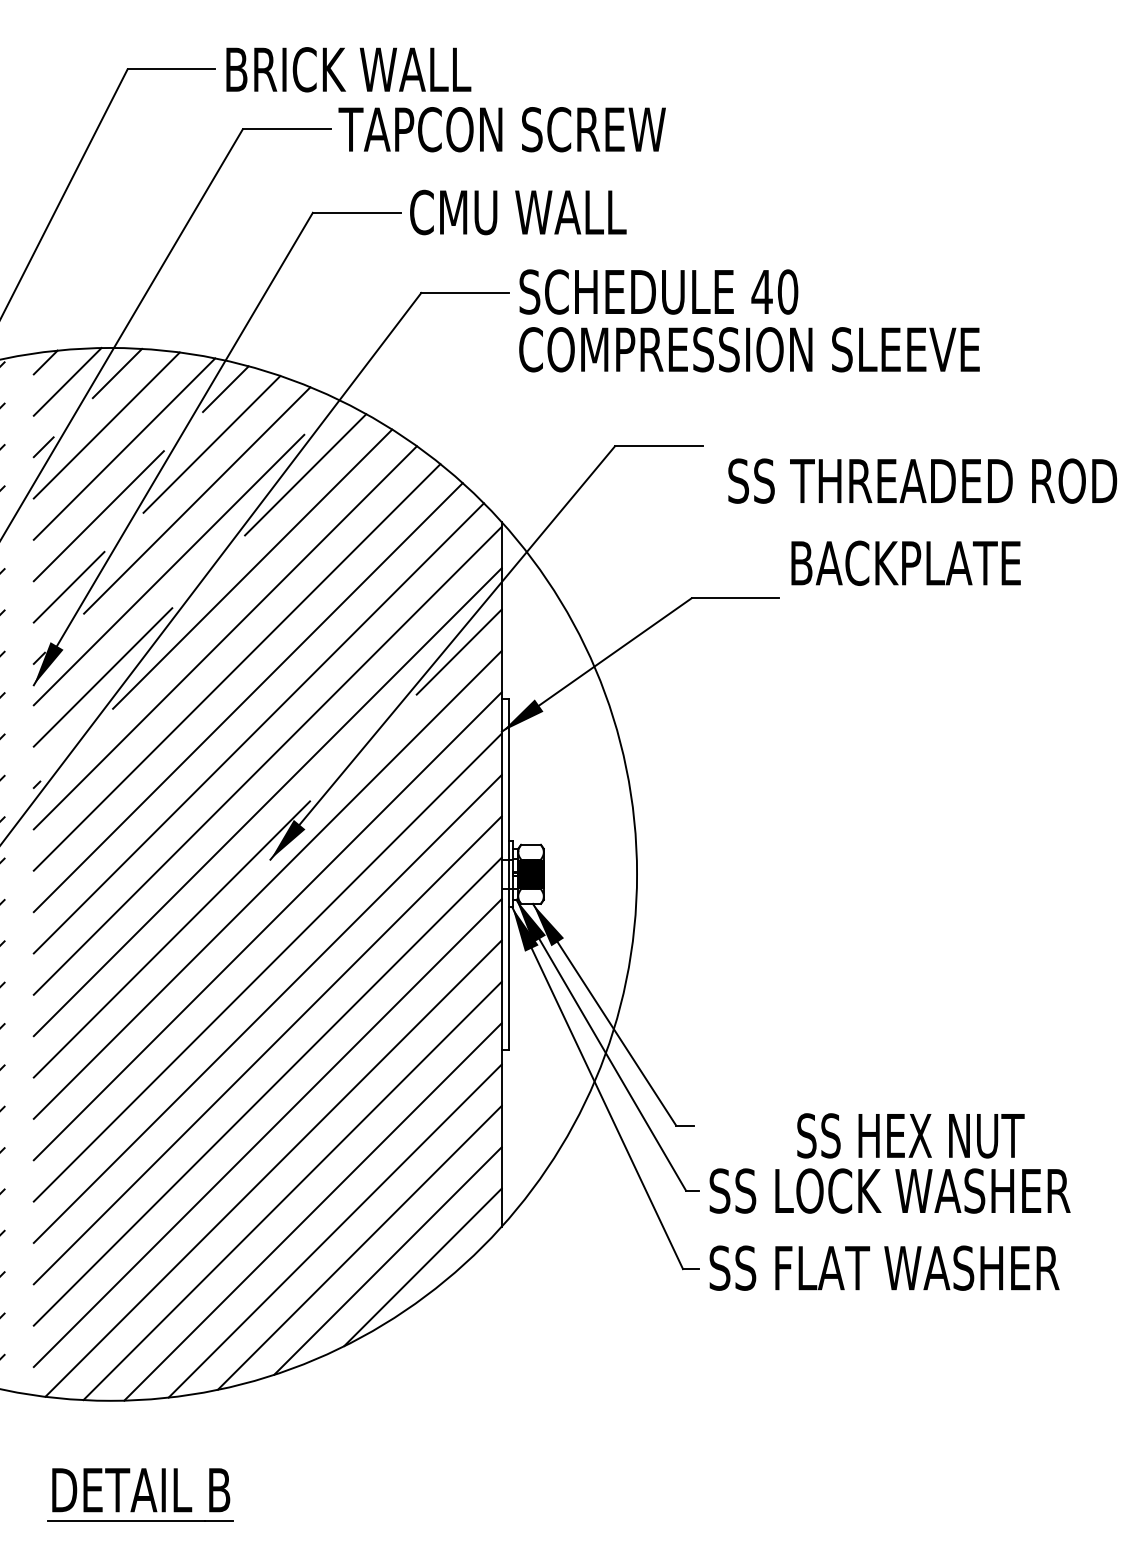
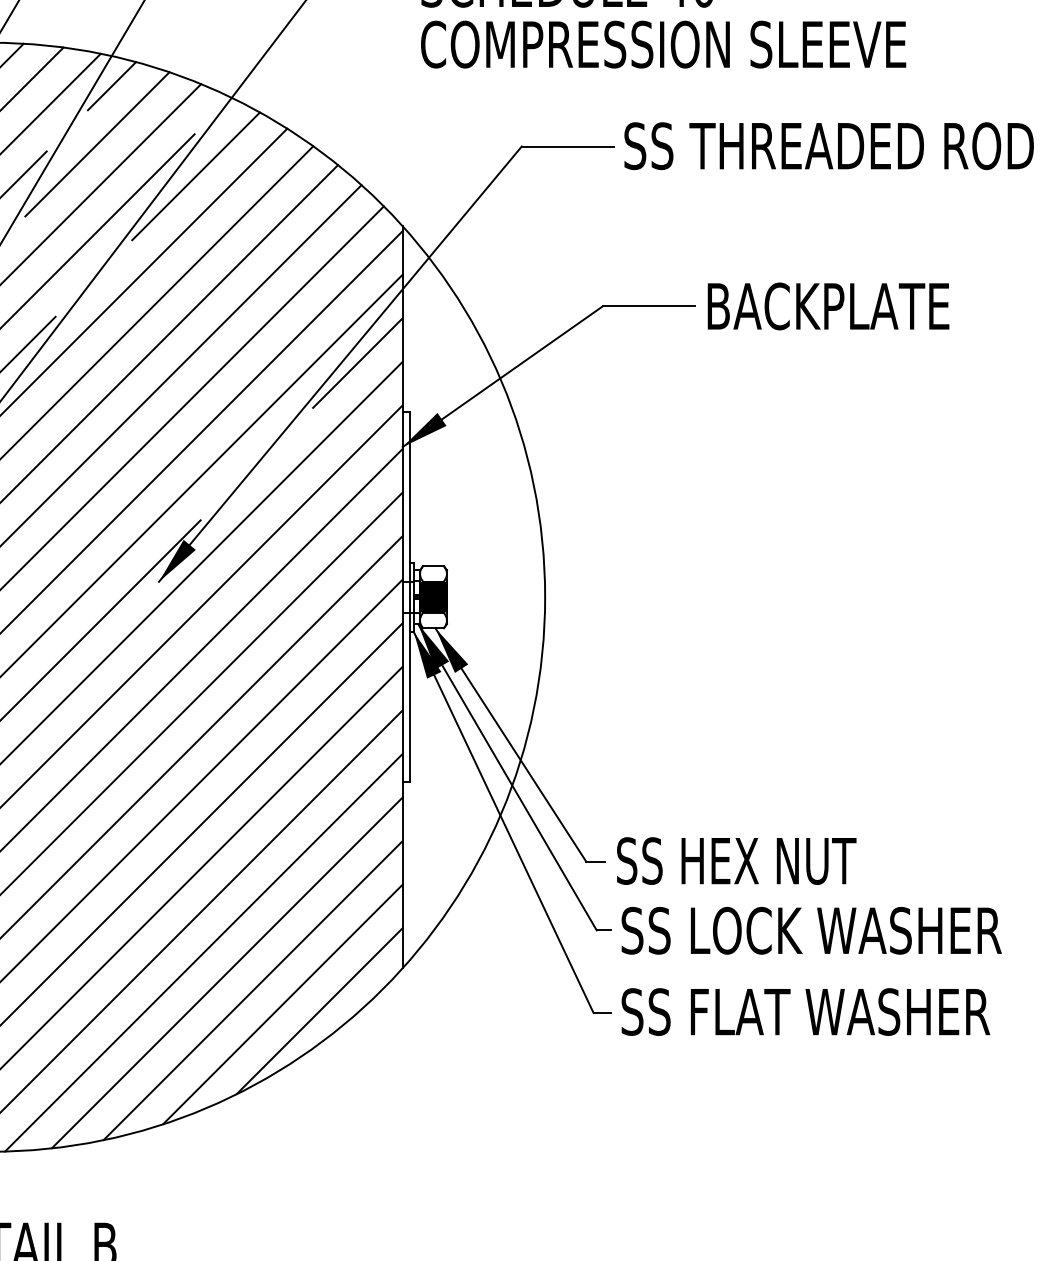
text: (922, 480) -> (828, 145), moved
text: (905, 562) -> (827, 305), moved
text: (910, 1135) -> (736, 860), moved

